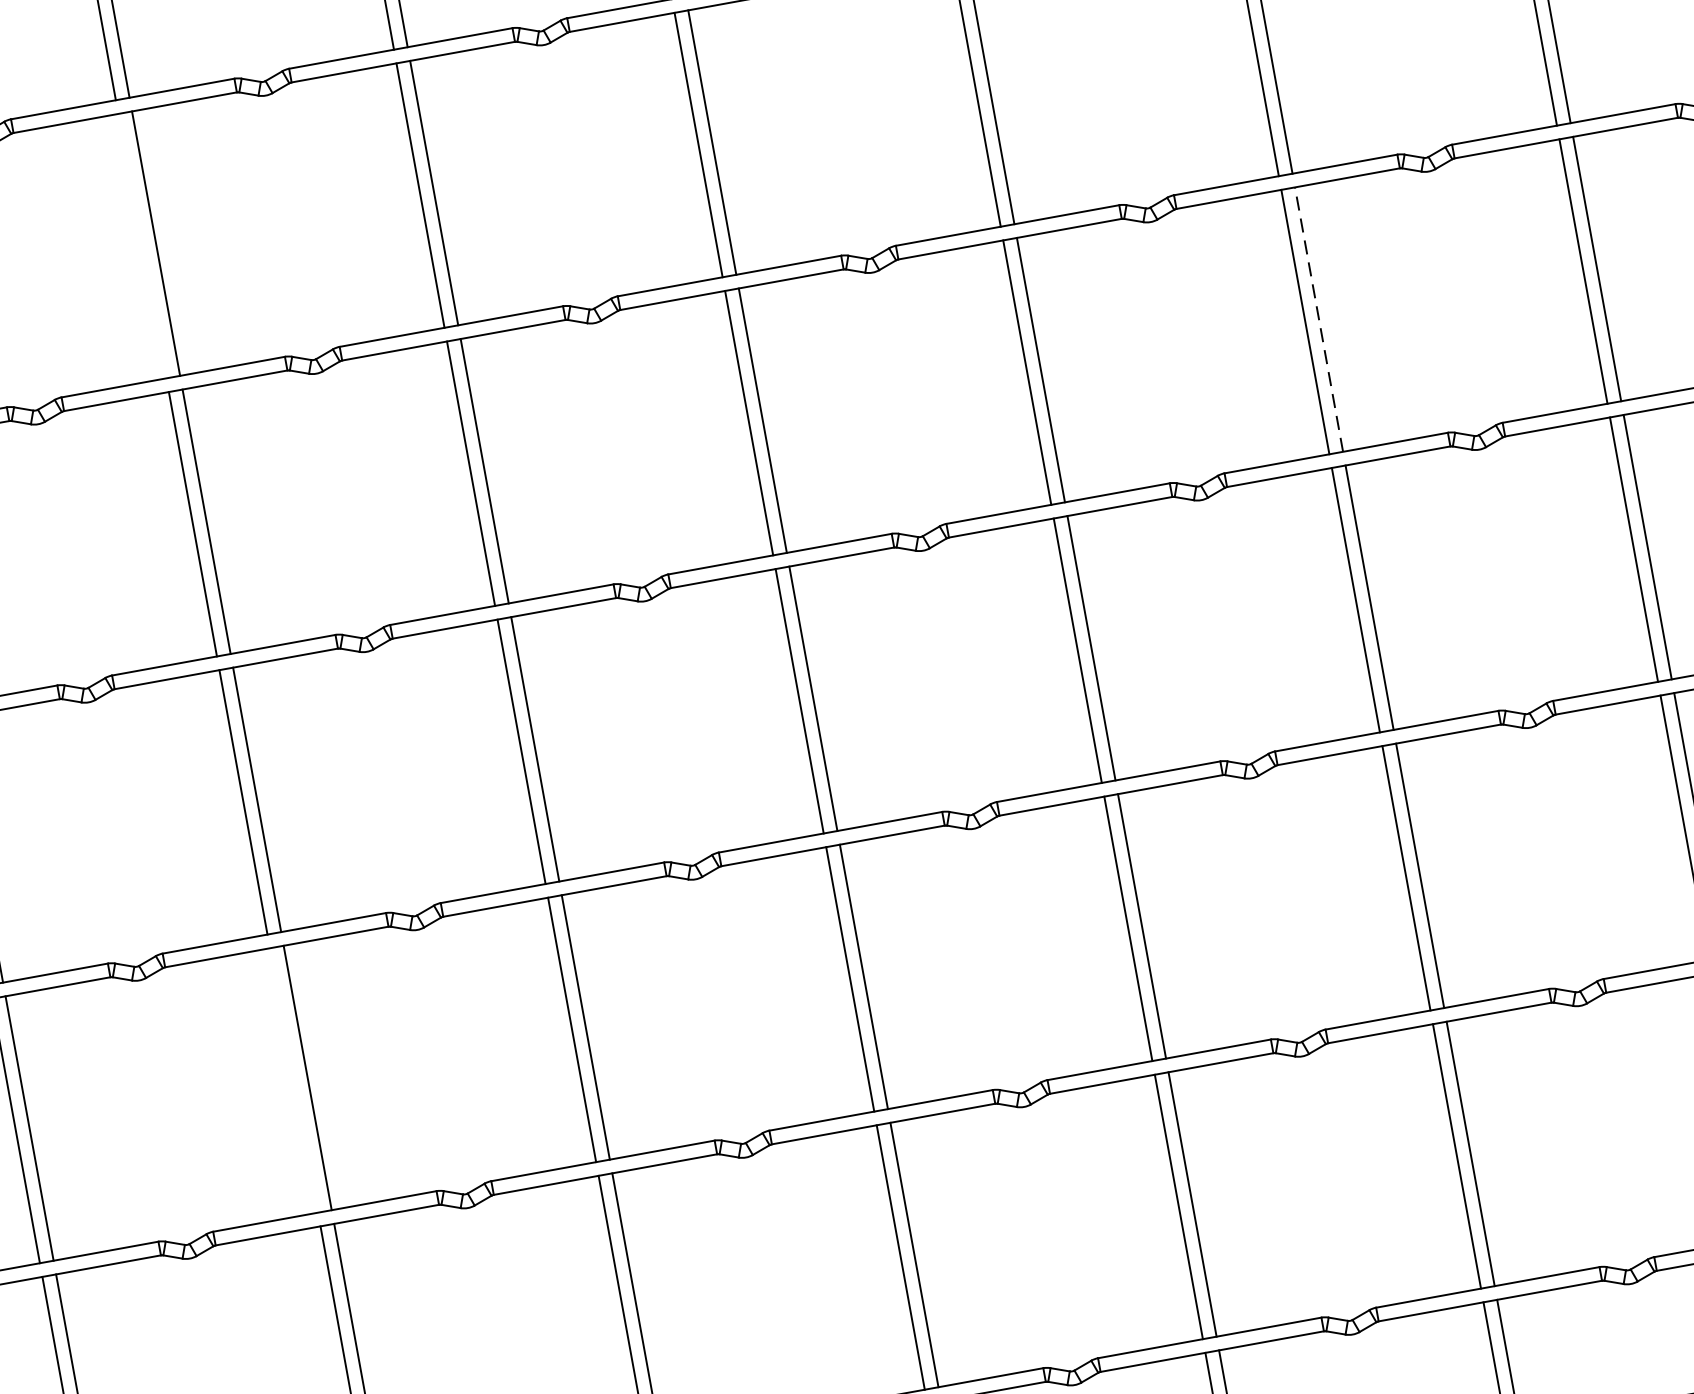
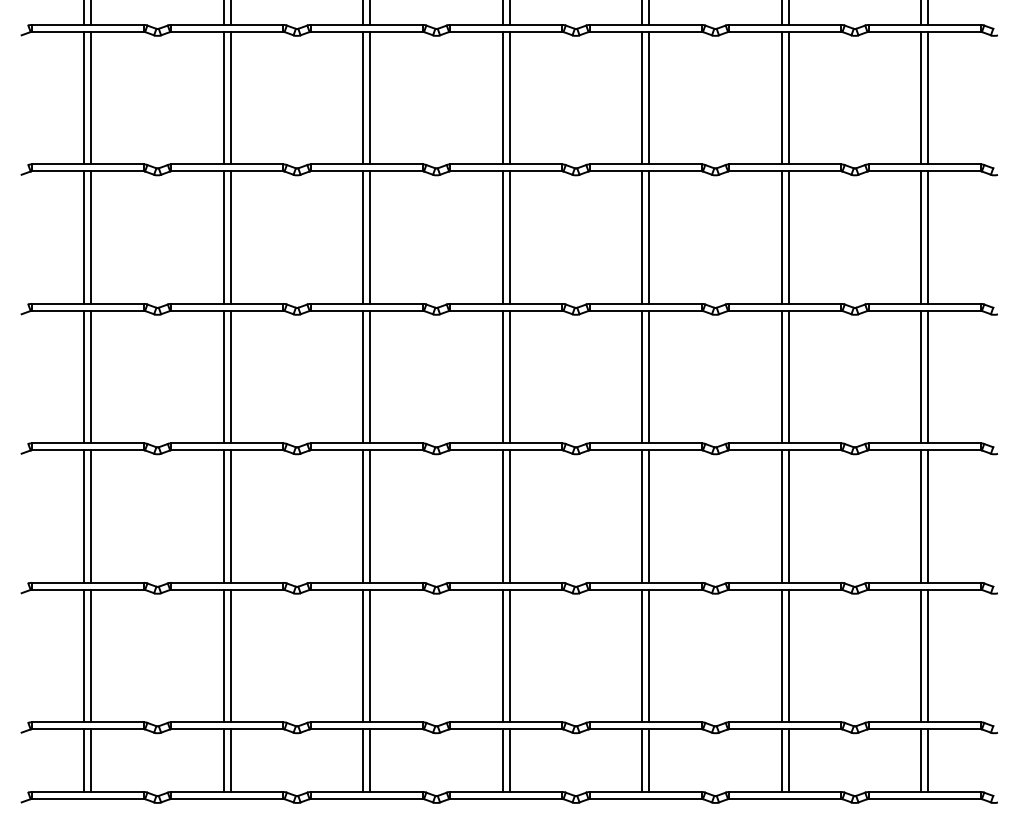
line: (141, 245) -> (223, 97), added
line: (1318, 319) -> (788, 237), dashed -> solid
line: (293, 1080) -> (223, 516), added

